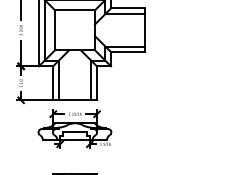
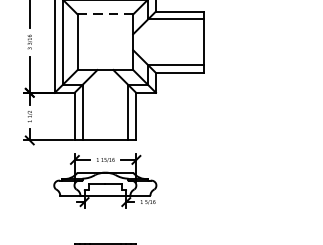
line: (75, 10) -> (106, 14), solid -> dashed

